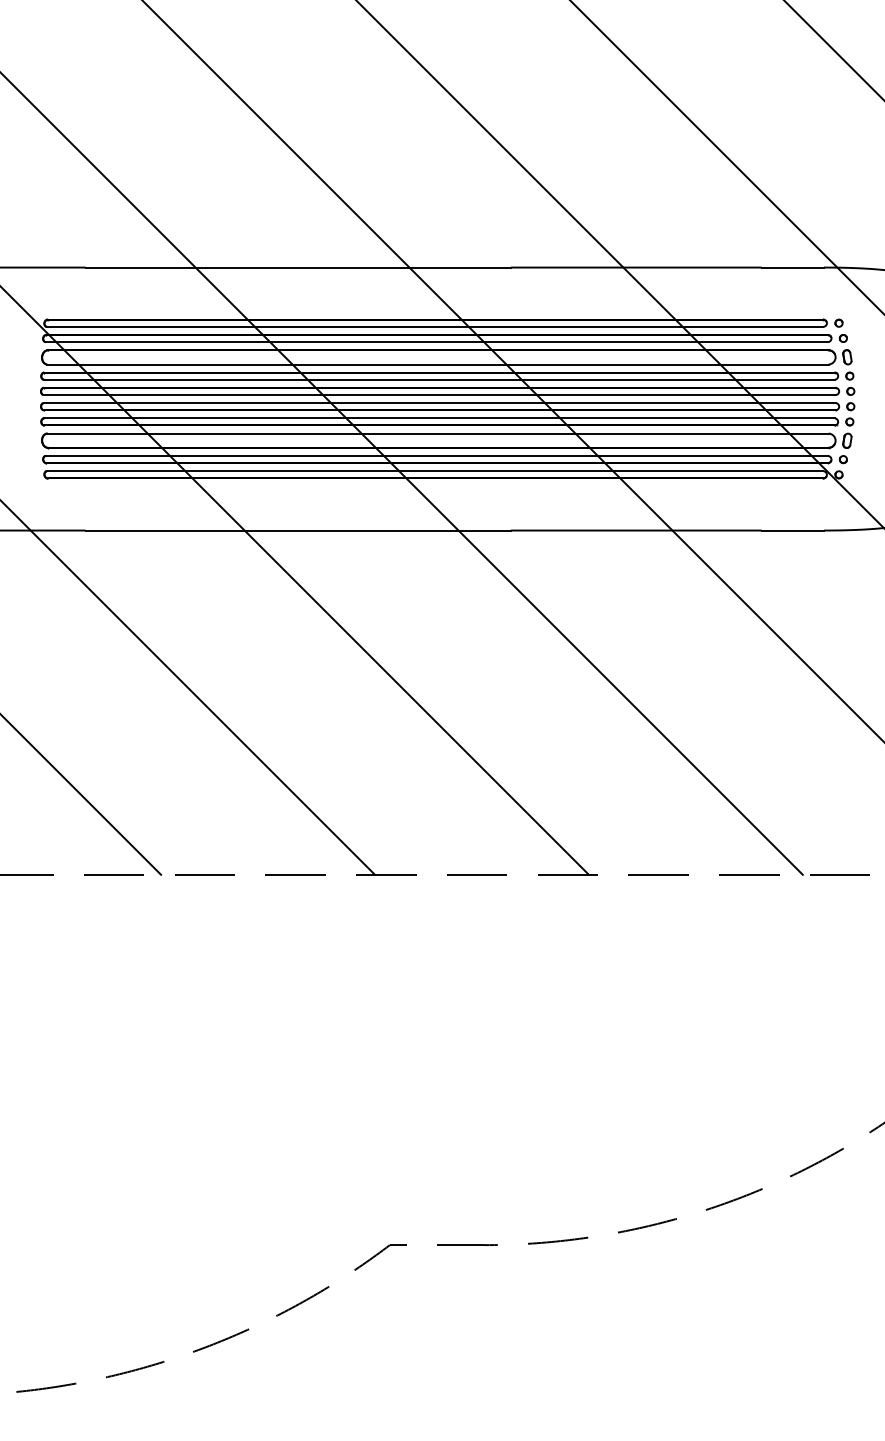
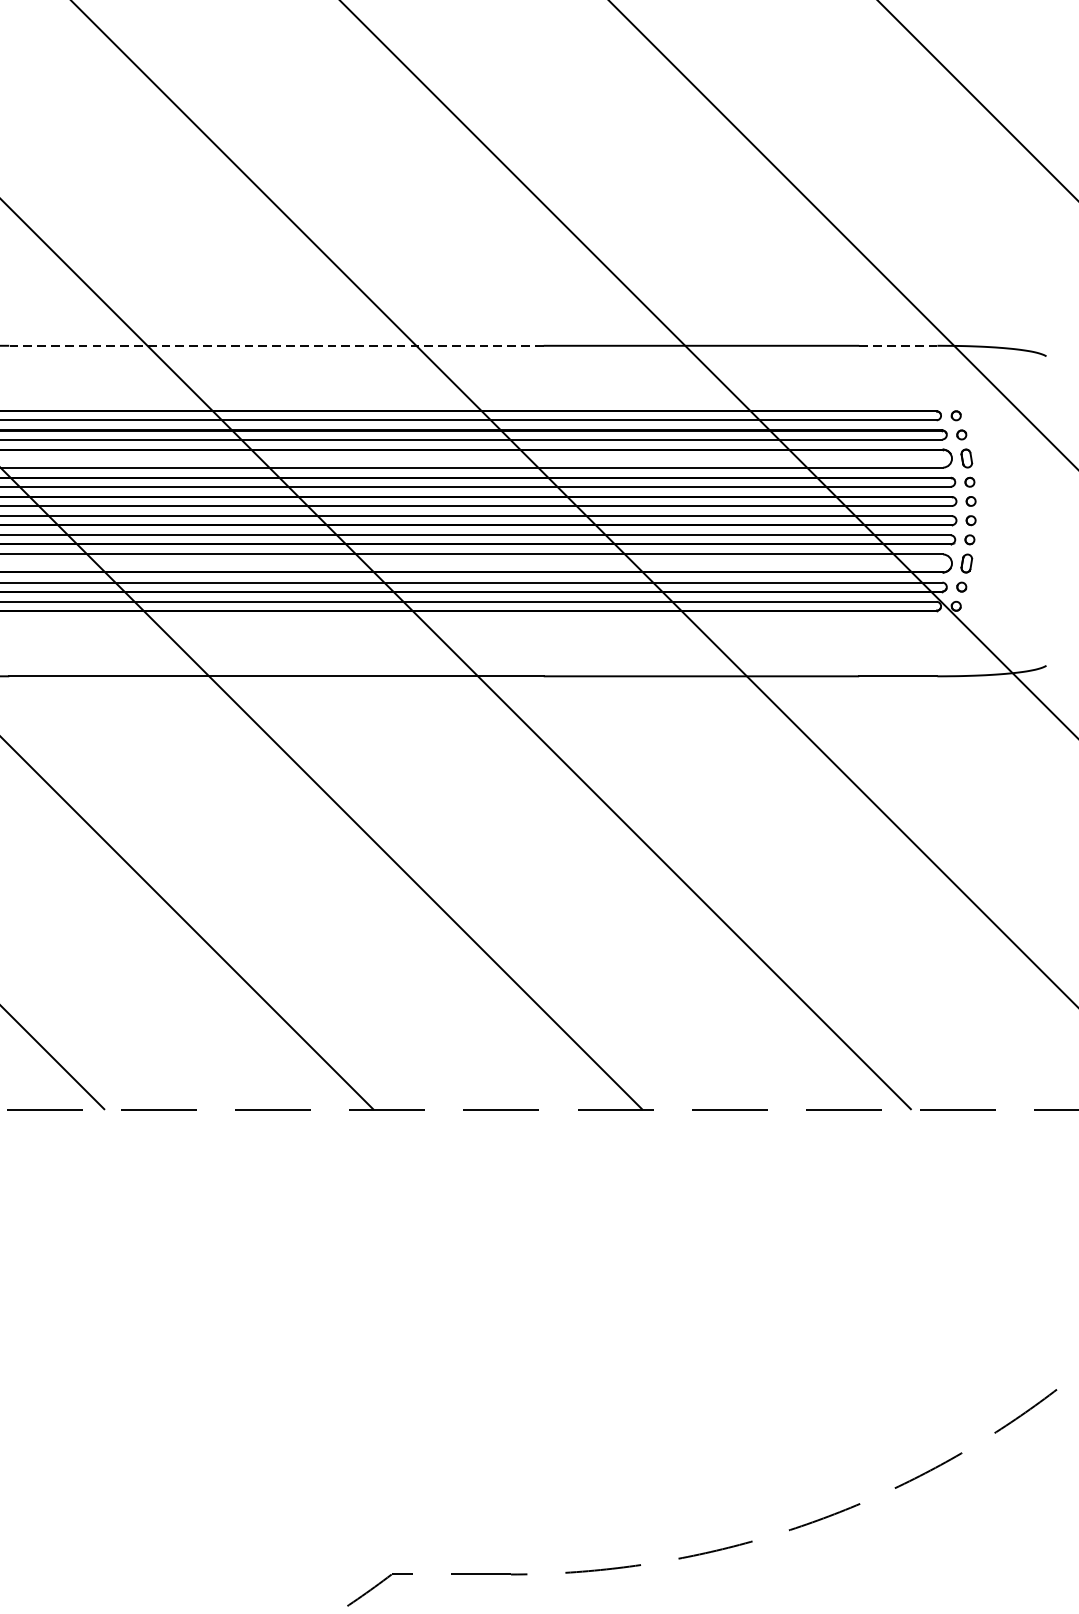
line: (298, 267) -> (276, 345), solid -> dashed
line: (792, 267) -> (897, 345), solid -> dashed

